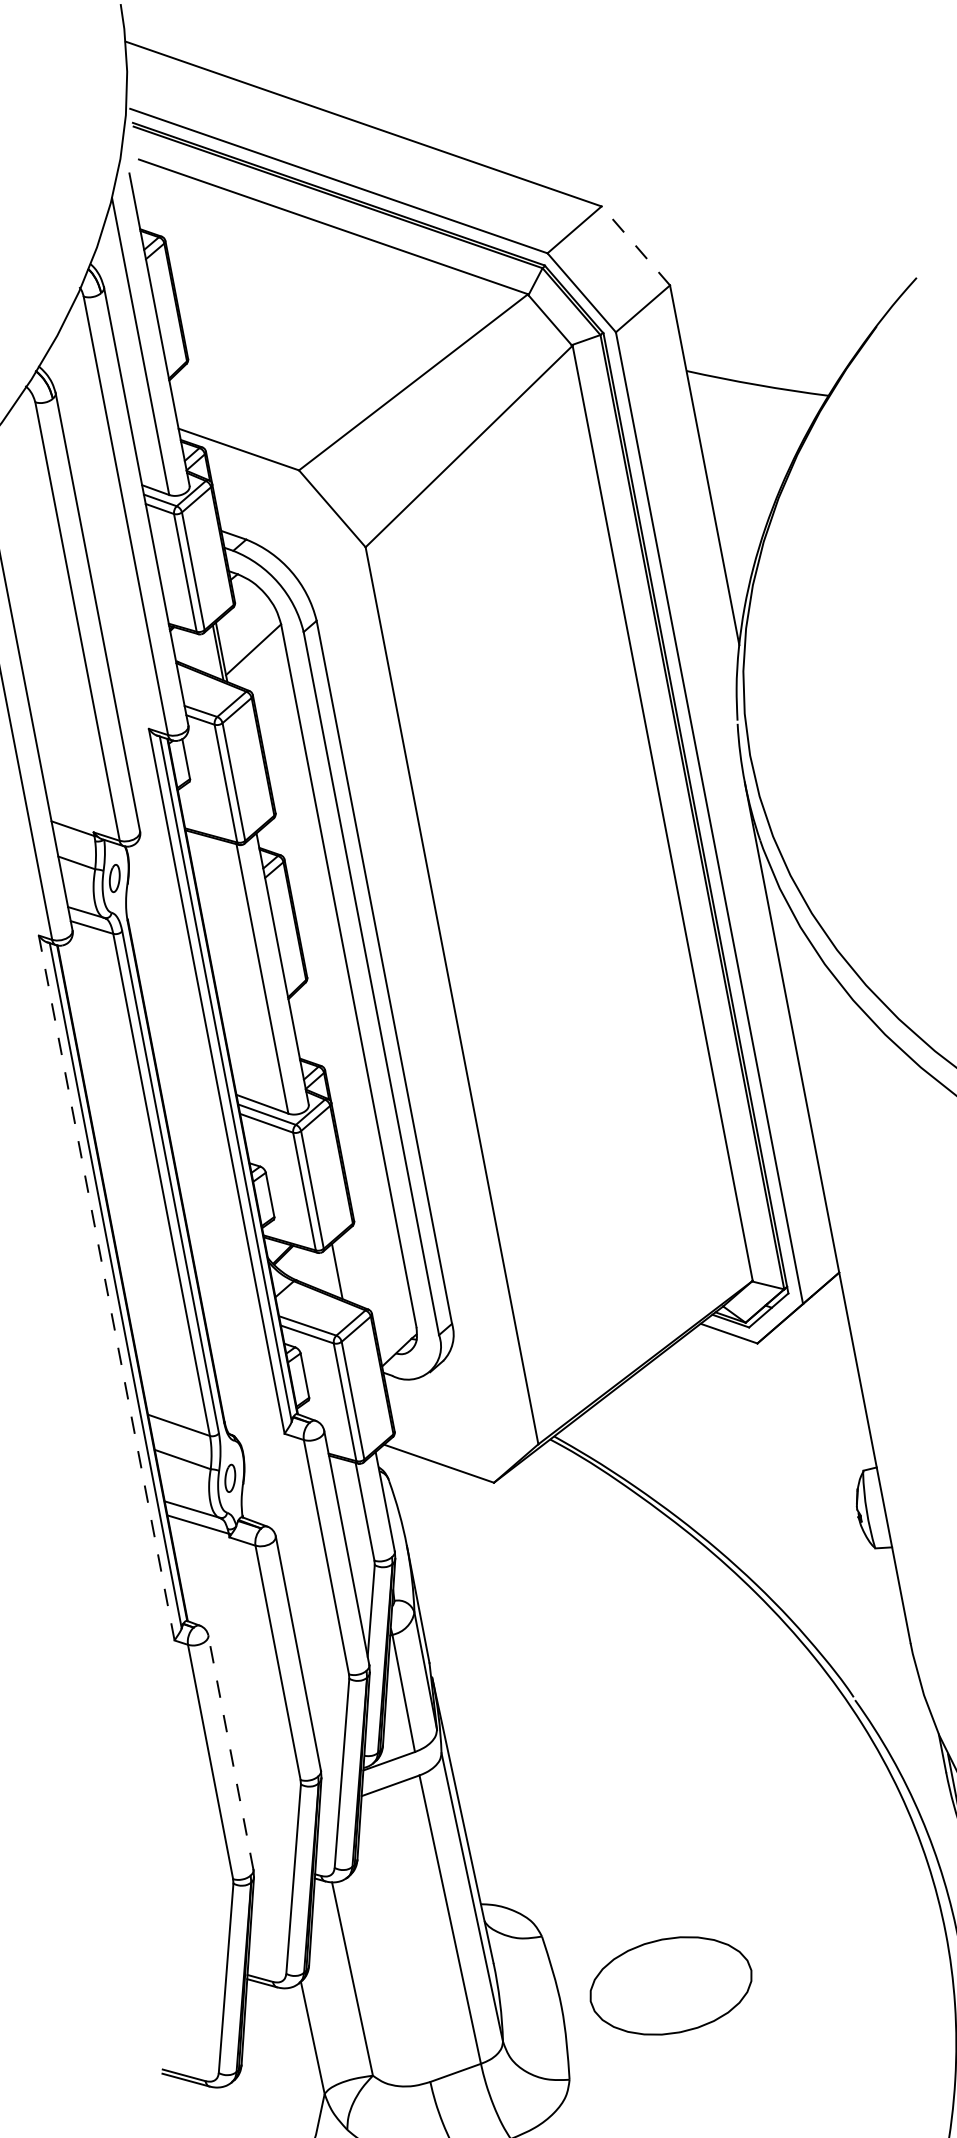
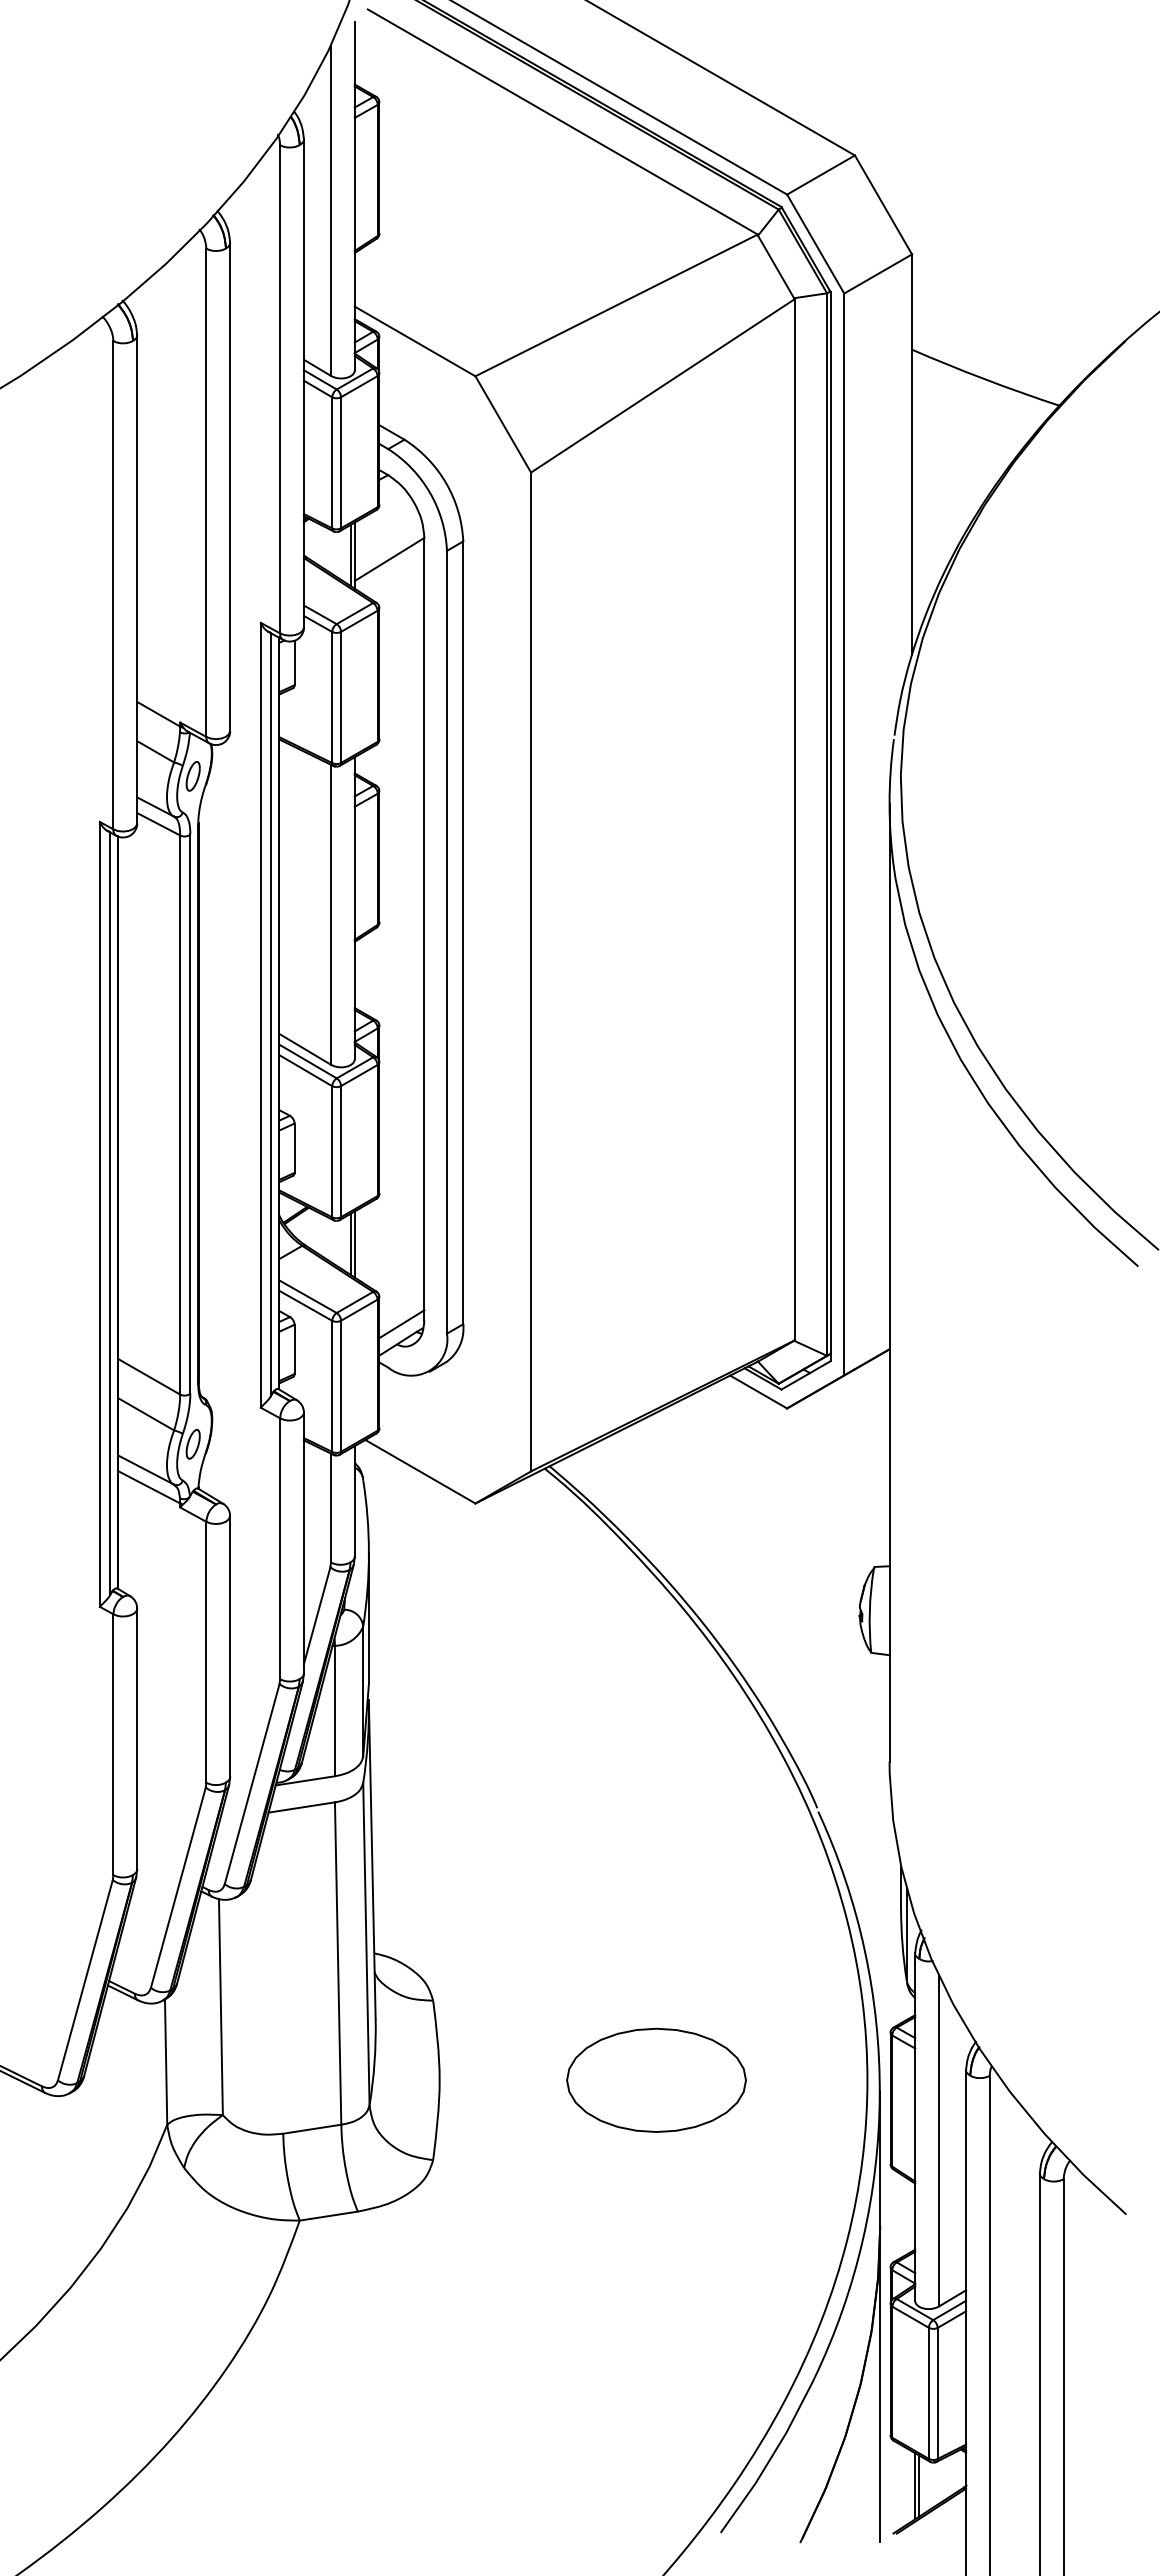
line: (635, 245) -> (883, 204), dashed -> solid
line: (340, 1271) -> (354, 1244), added
line: (106, 1287) -> (99, 1213), dashed -> solid
line: (396, 1334) -> (401, 1324), added
line: (231, 1752) -> (137, 1738), dashed -> solid
part: (670, 1985) -> (656, 2079), moved

